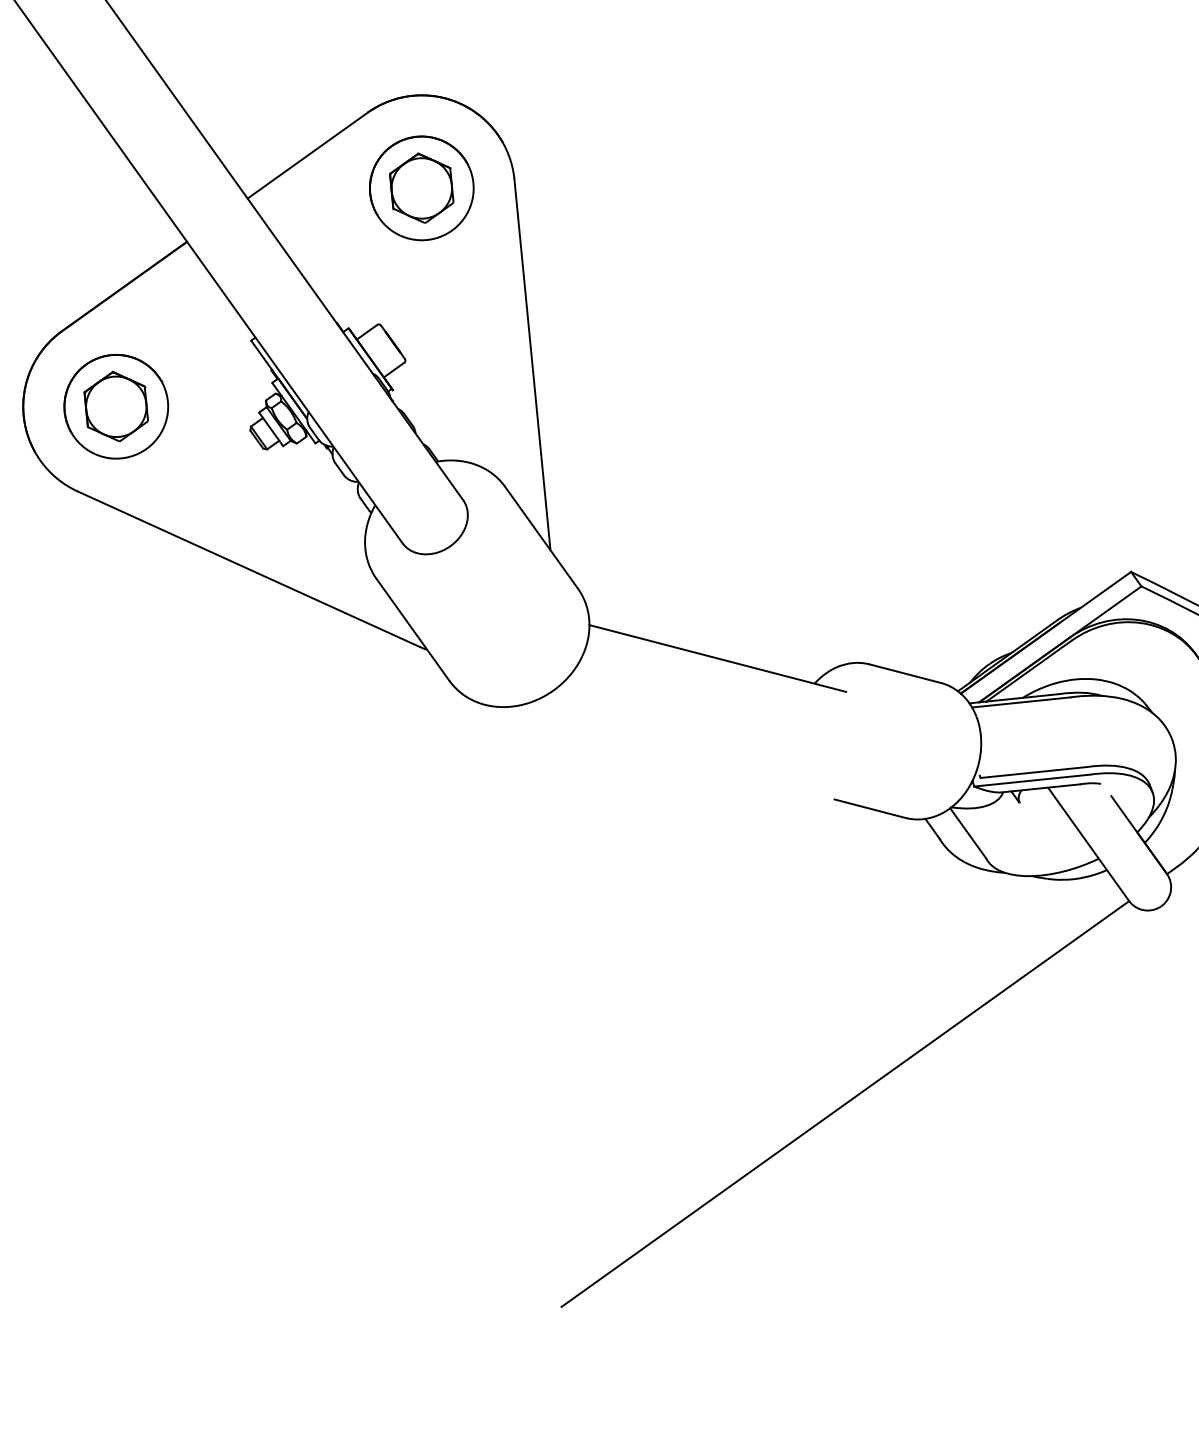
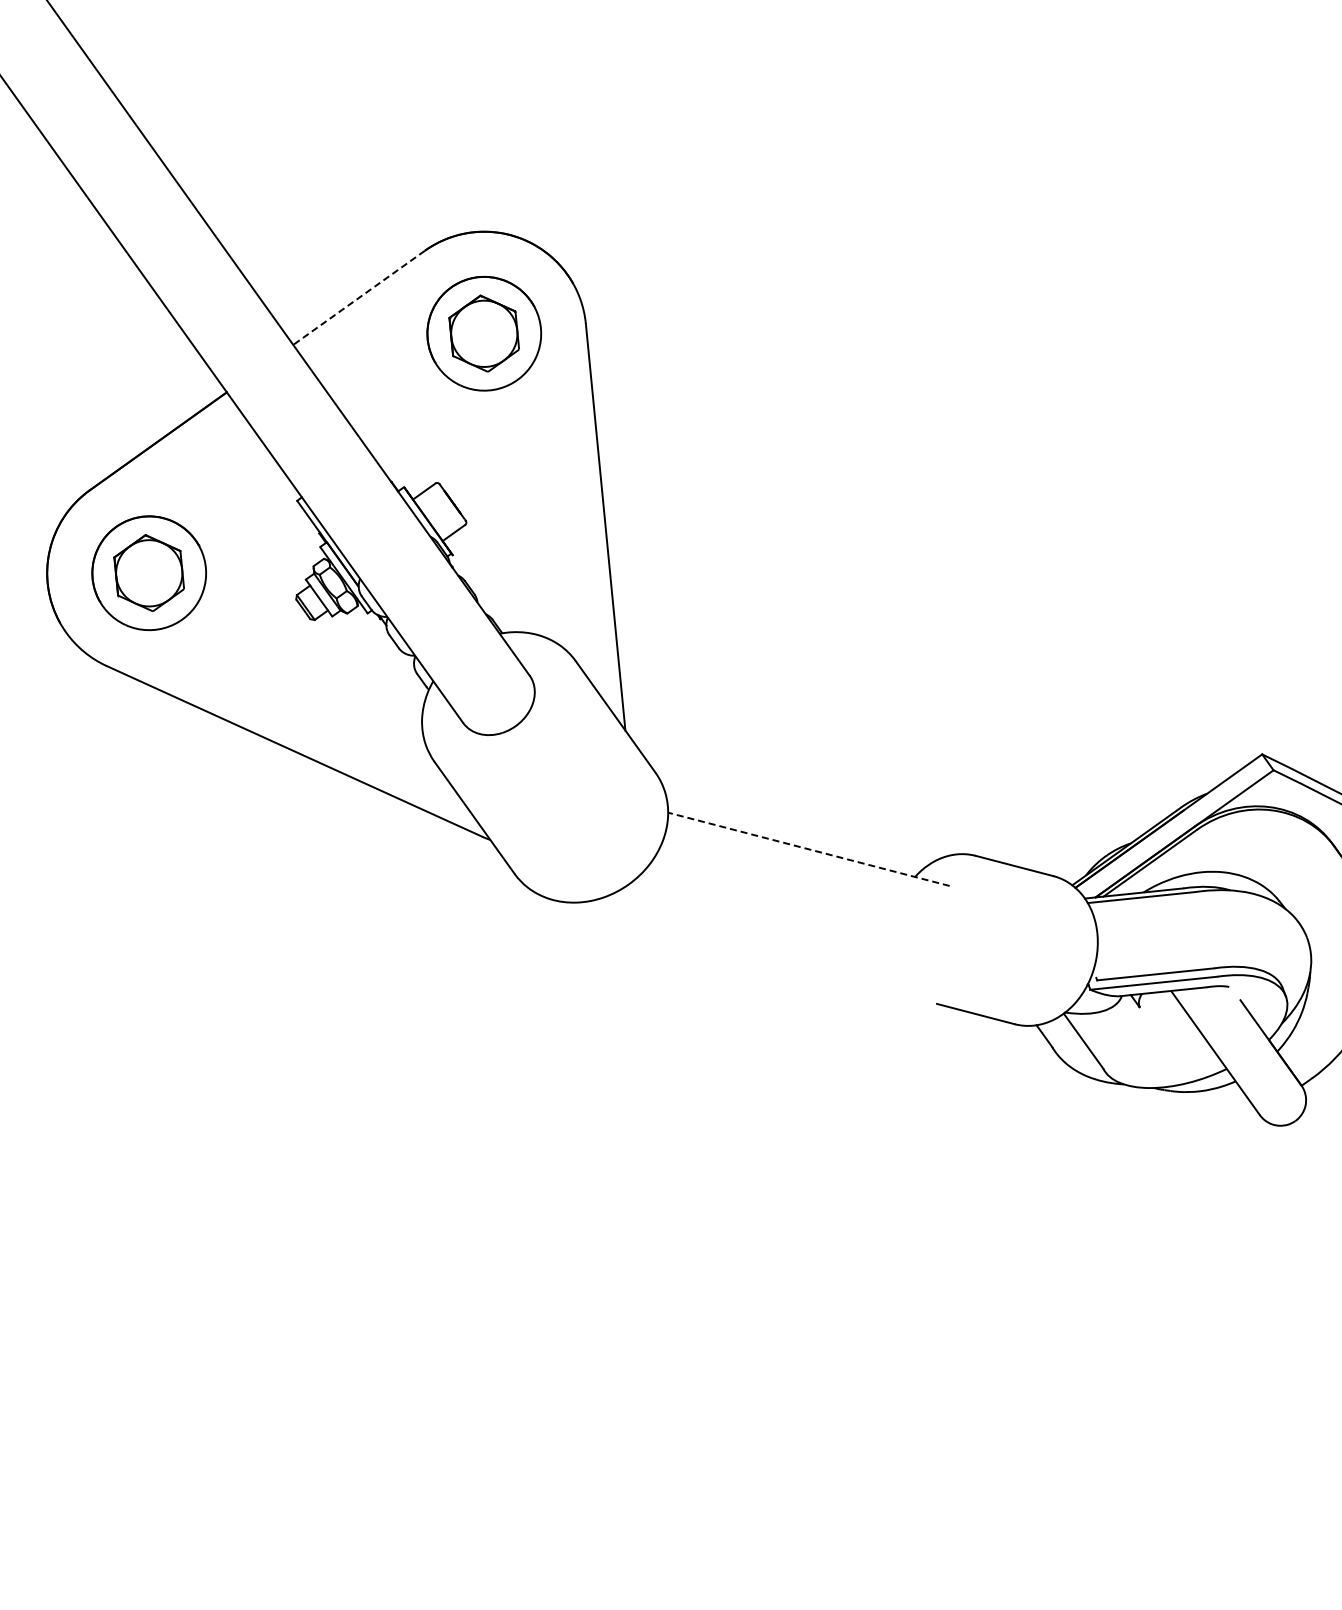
line: (308, 155) -> (359, 297), solid -> dashed
line: (717, 658) -> (808, 849), solid -> dashed
line: (845, 1103) -> (948, 1337), removed

